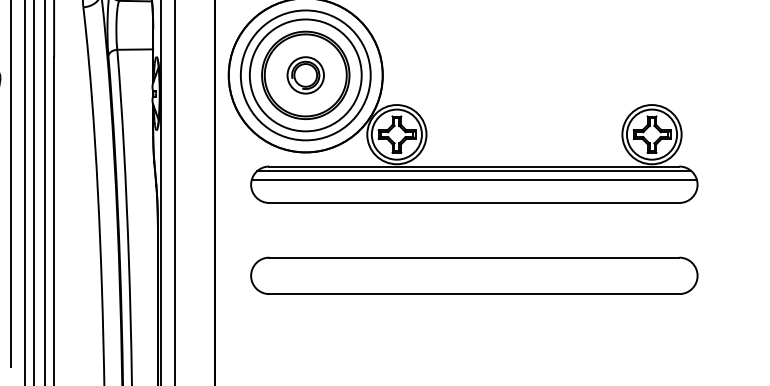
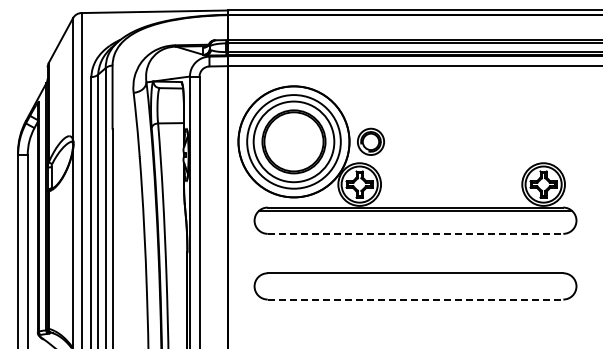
part: (305, 74) -> (370, 141), moved
line: (474, 180) -> (415, 217), removed
line: (474, 202) -> (415, 233), solid -> dashed
line: (474, 294) -> (415, 299), solid -> dashed

